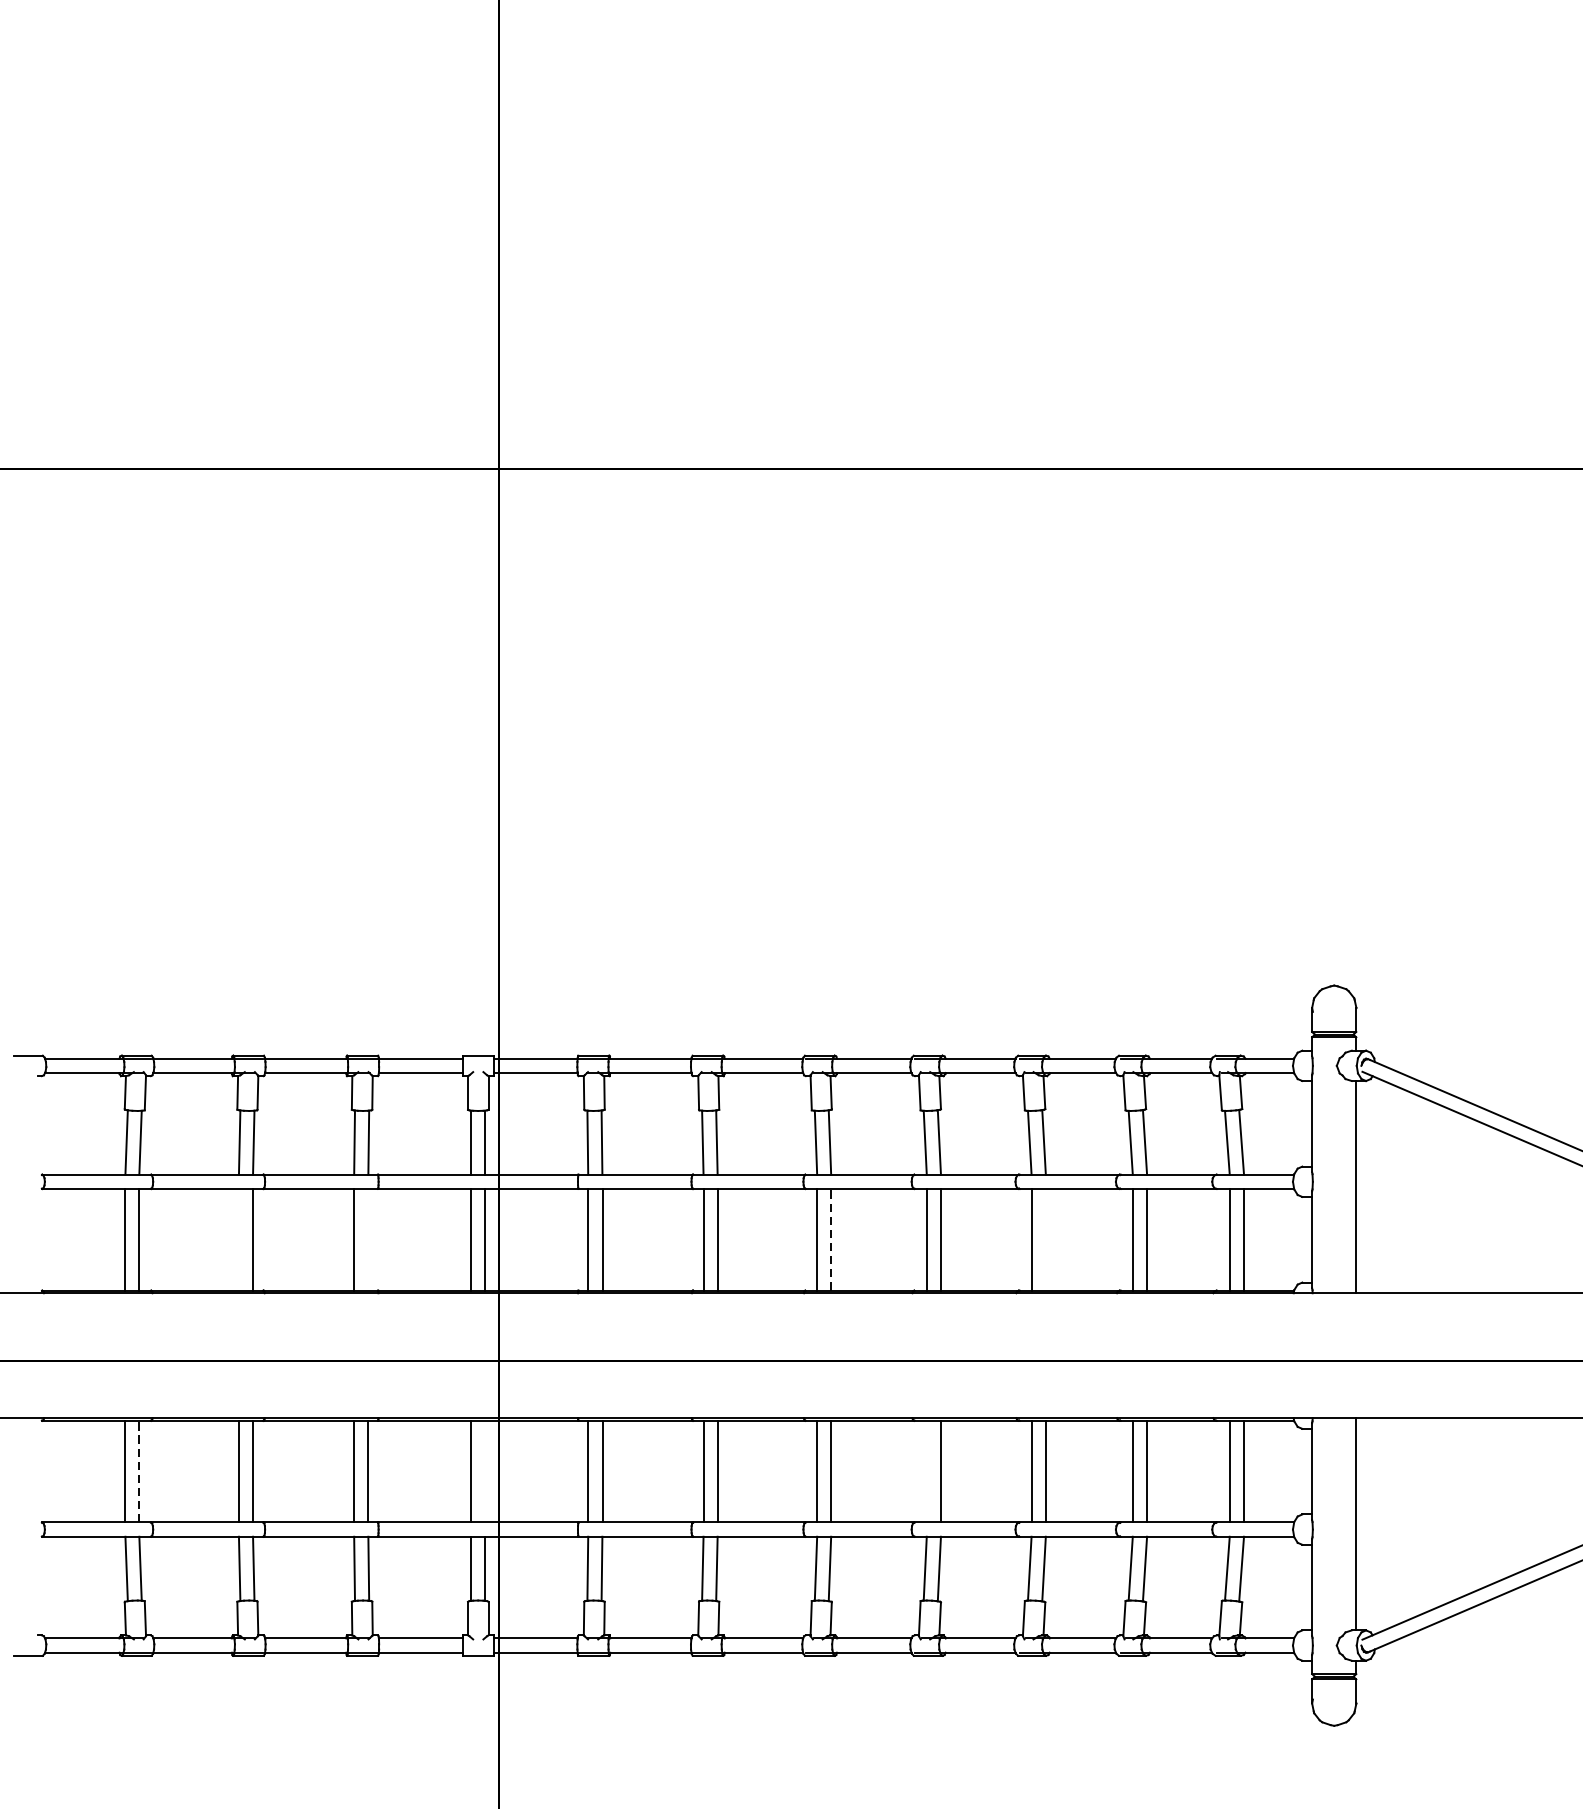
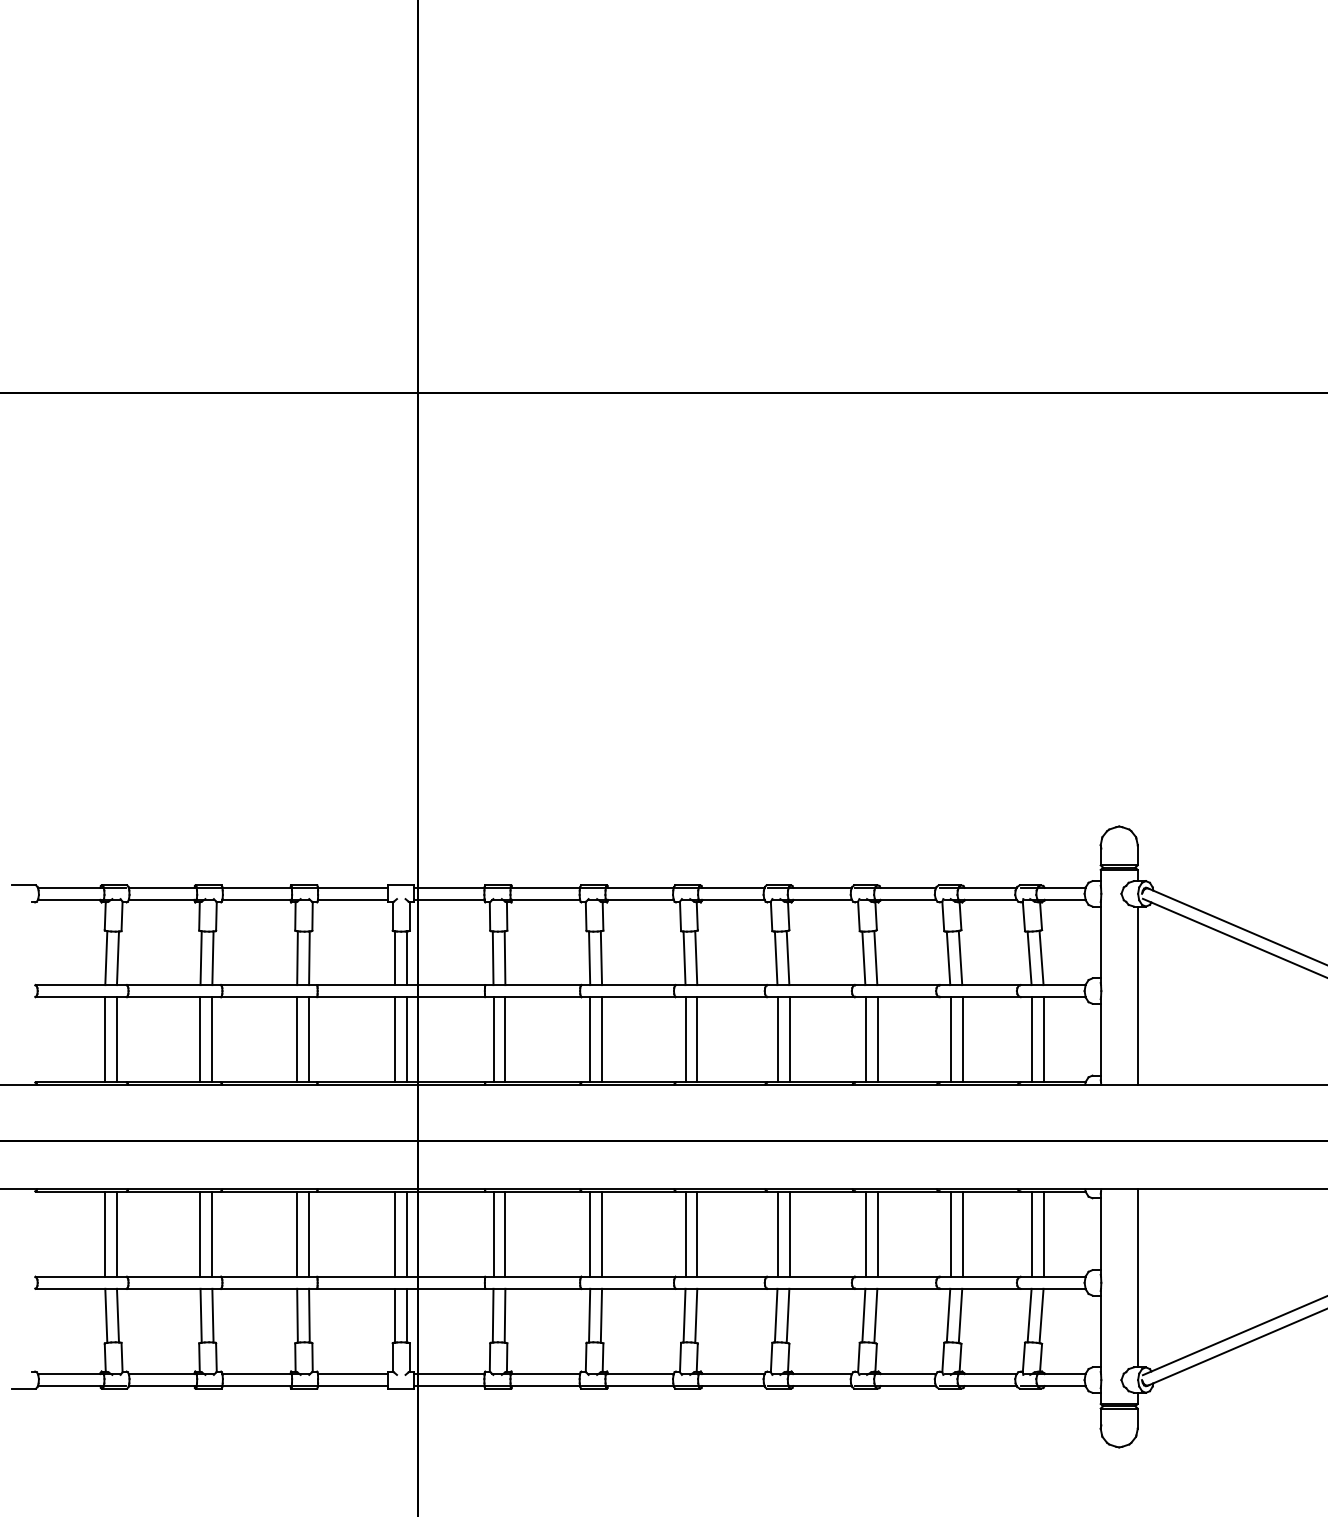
line: (238, 1239) -> (200, 1039), added
line: (368, 1239) -> (309, 1039), added
line: (831, 1239) -> (697, 1039), dashed -> solid
line: (1046, 1239) -> (877, 1039), added
line: (485, 1470) -> (407, 1233), added
line: (926, 1470) -> (777, 1233), added
line: (138, 1471) -> (116, 1234), dashed -> solid

